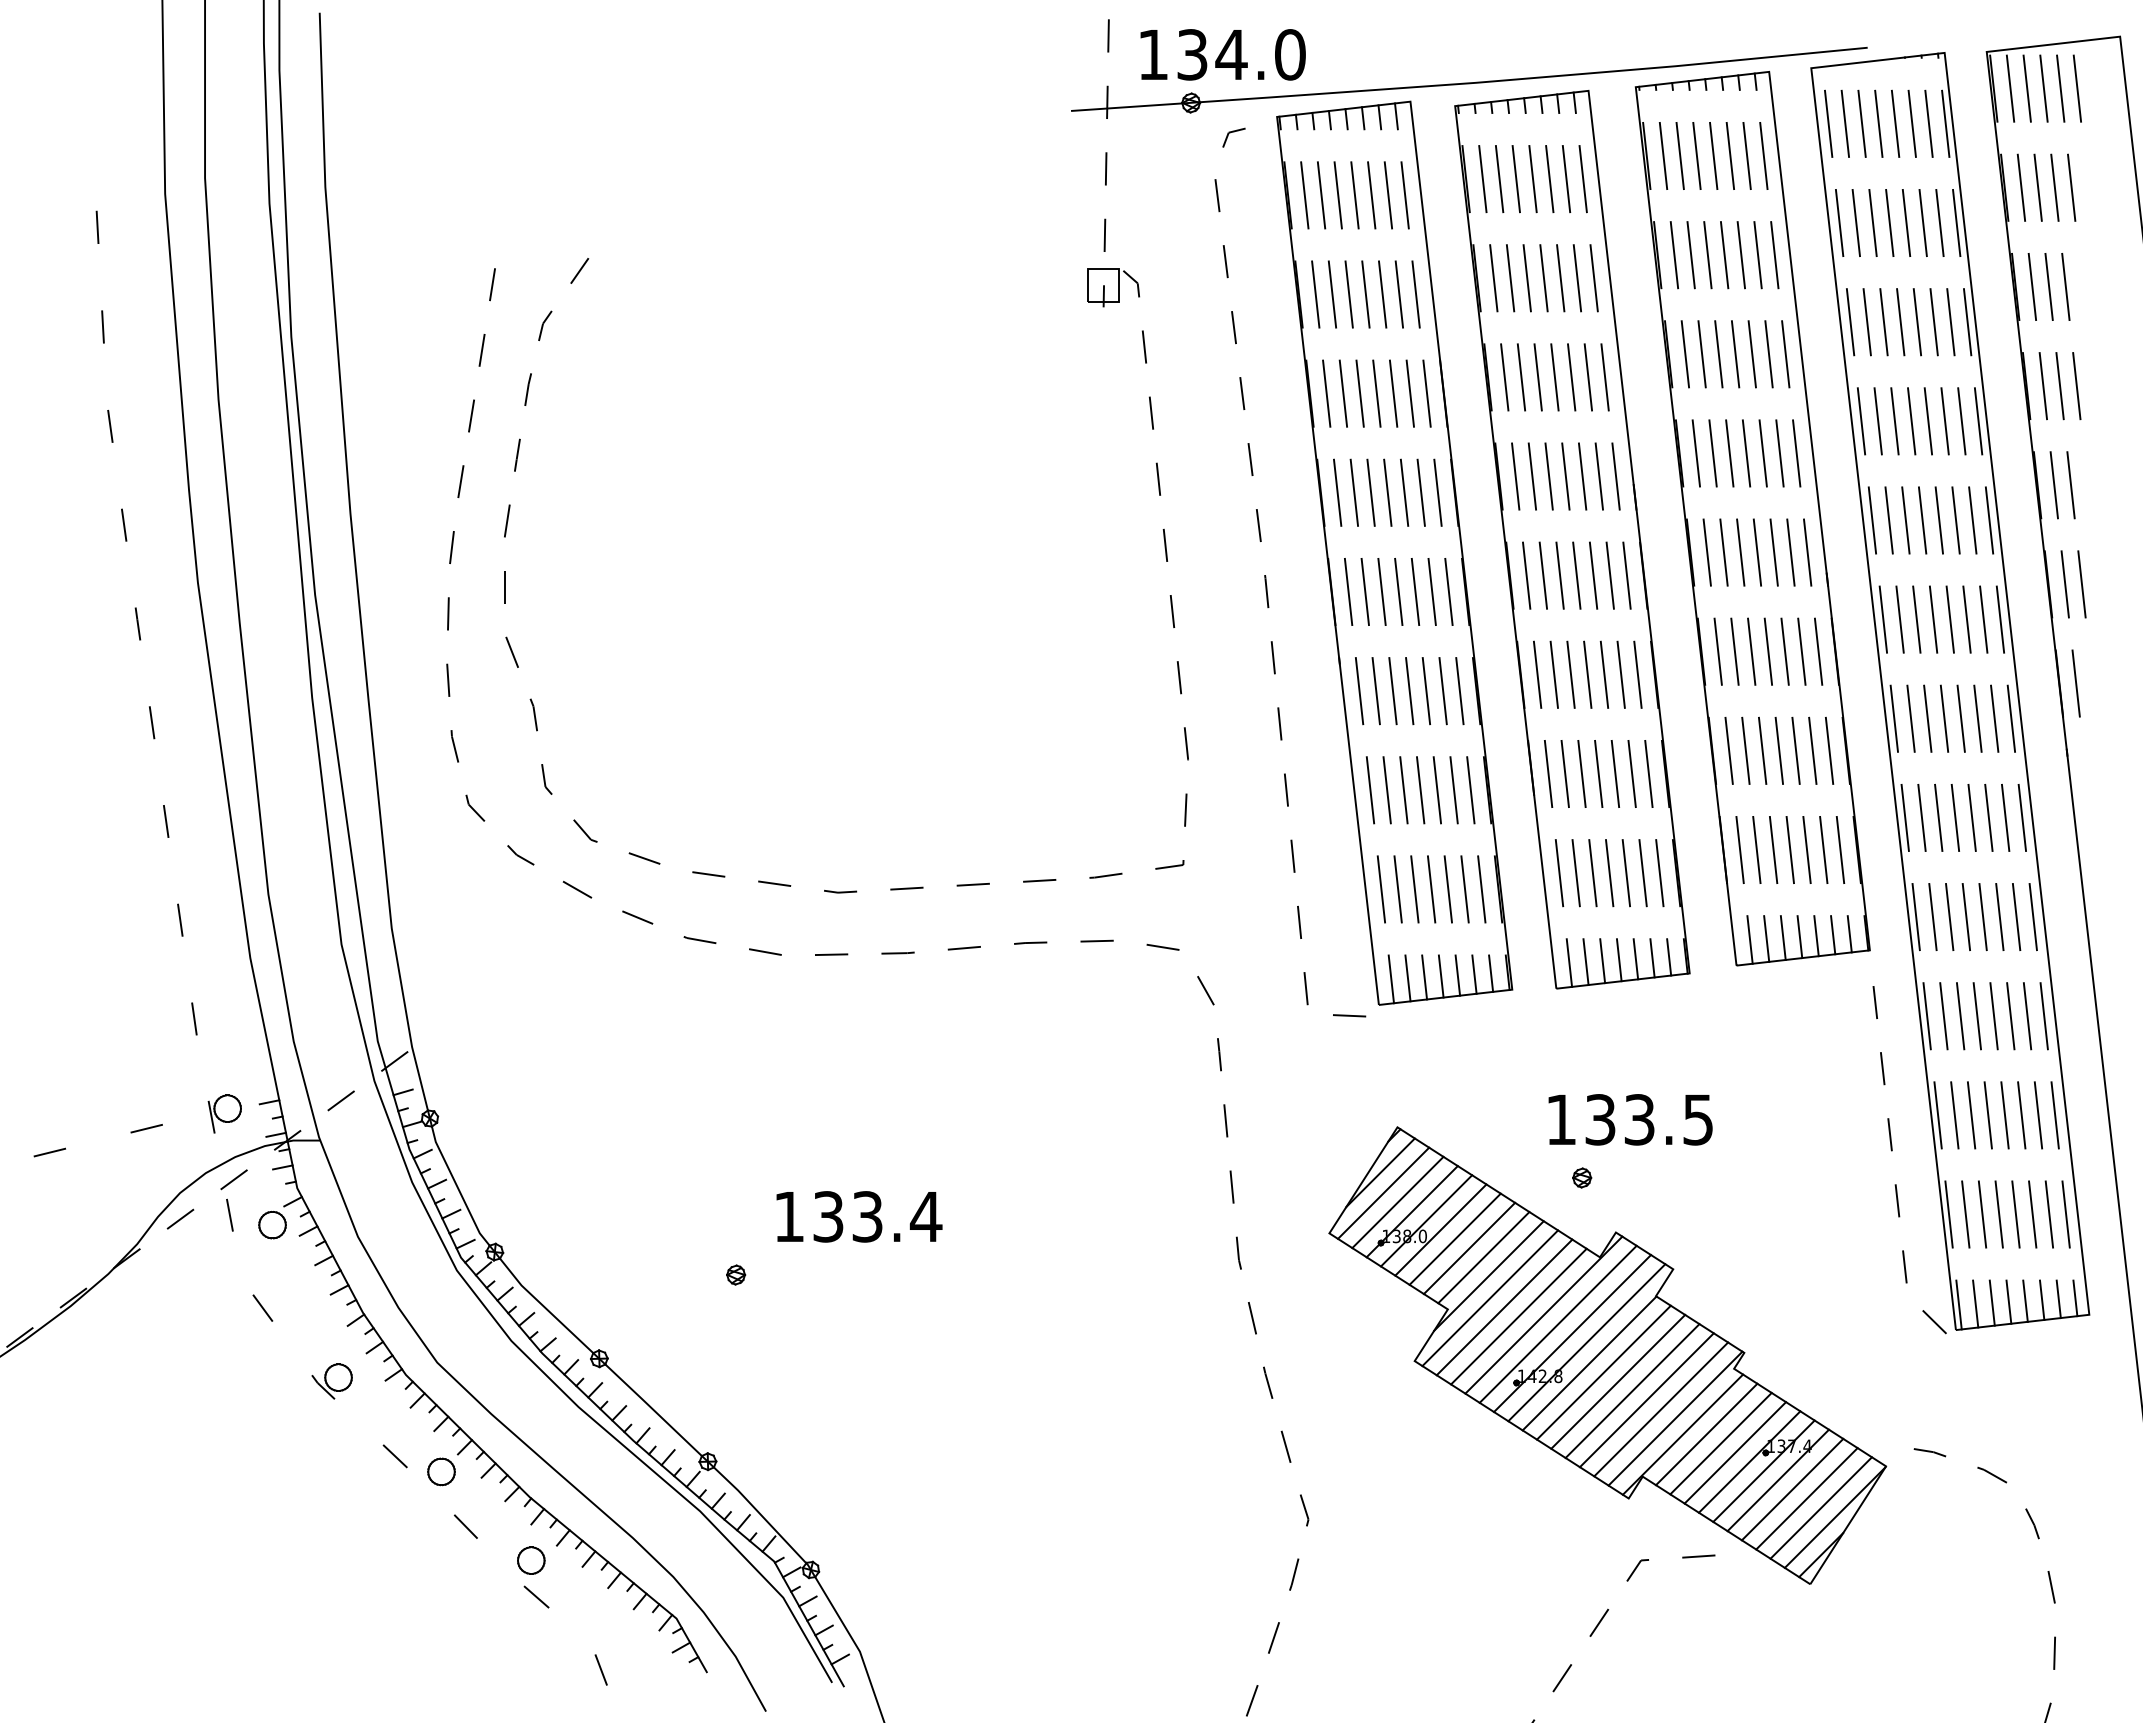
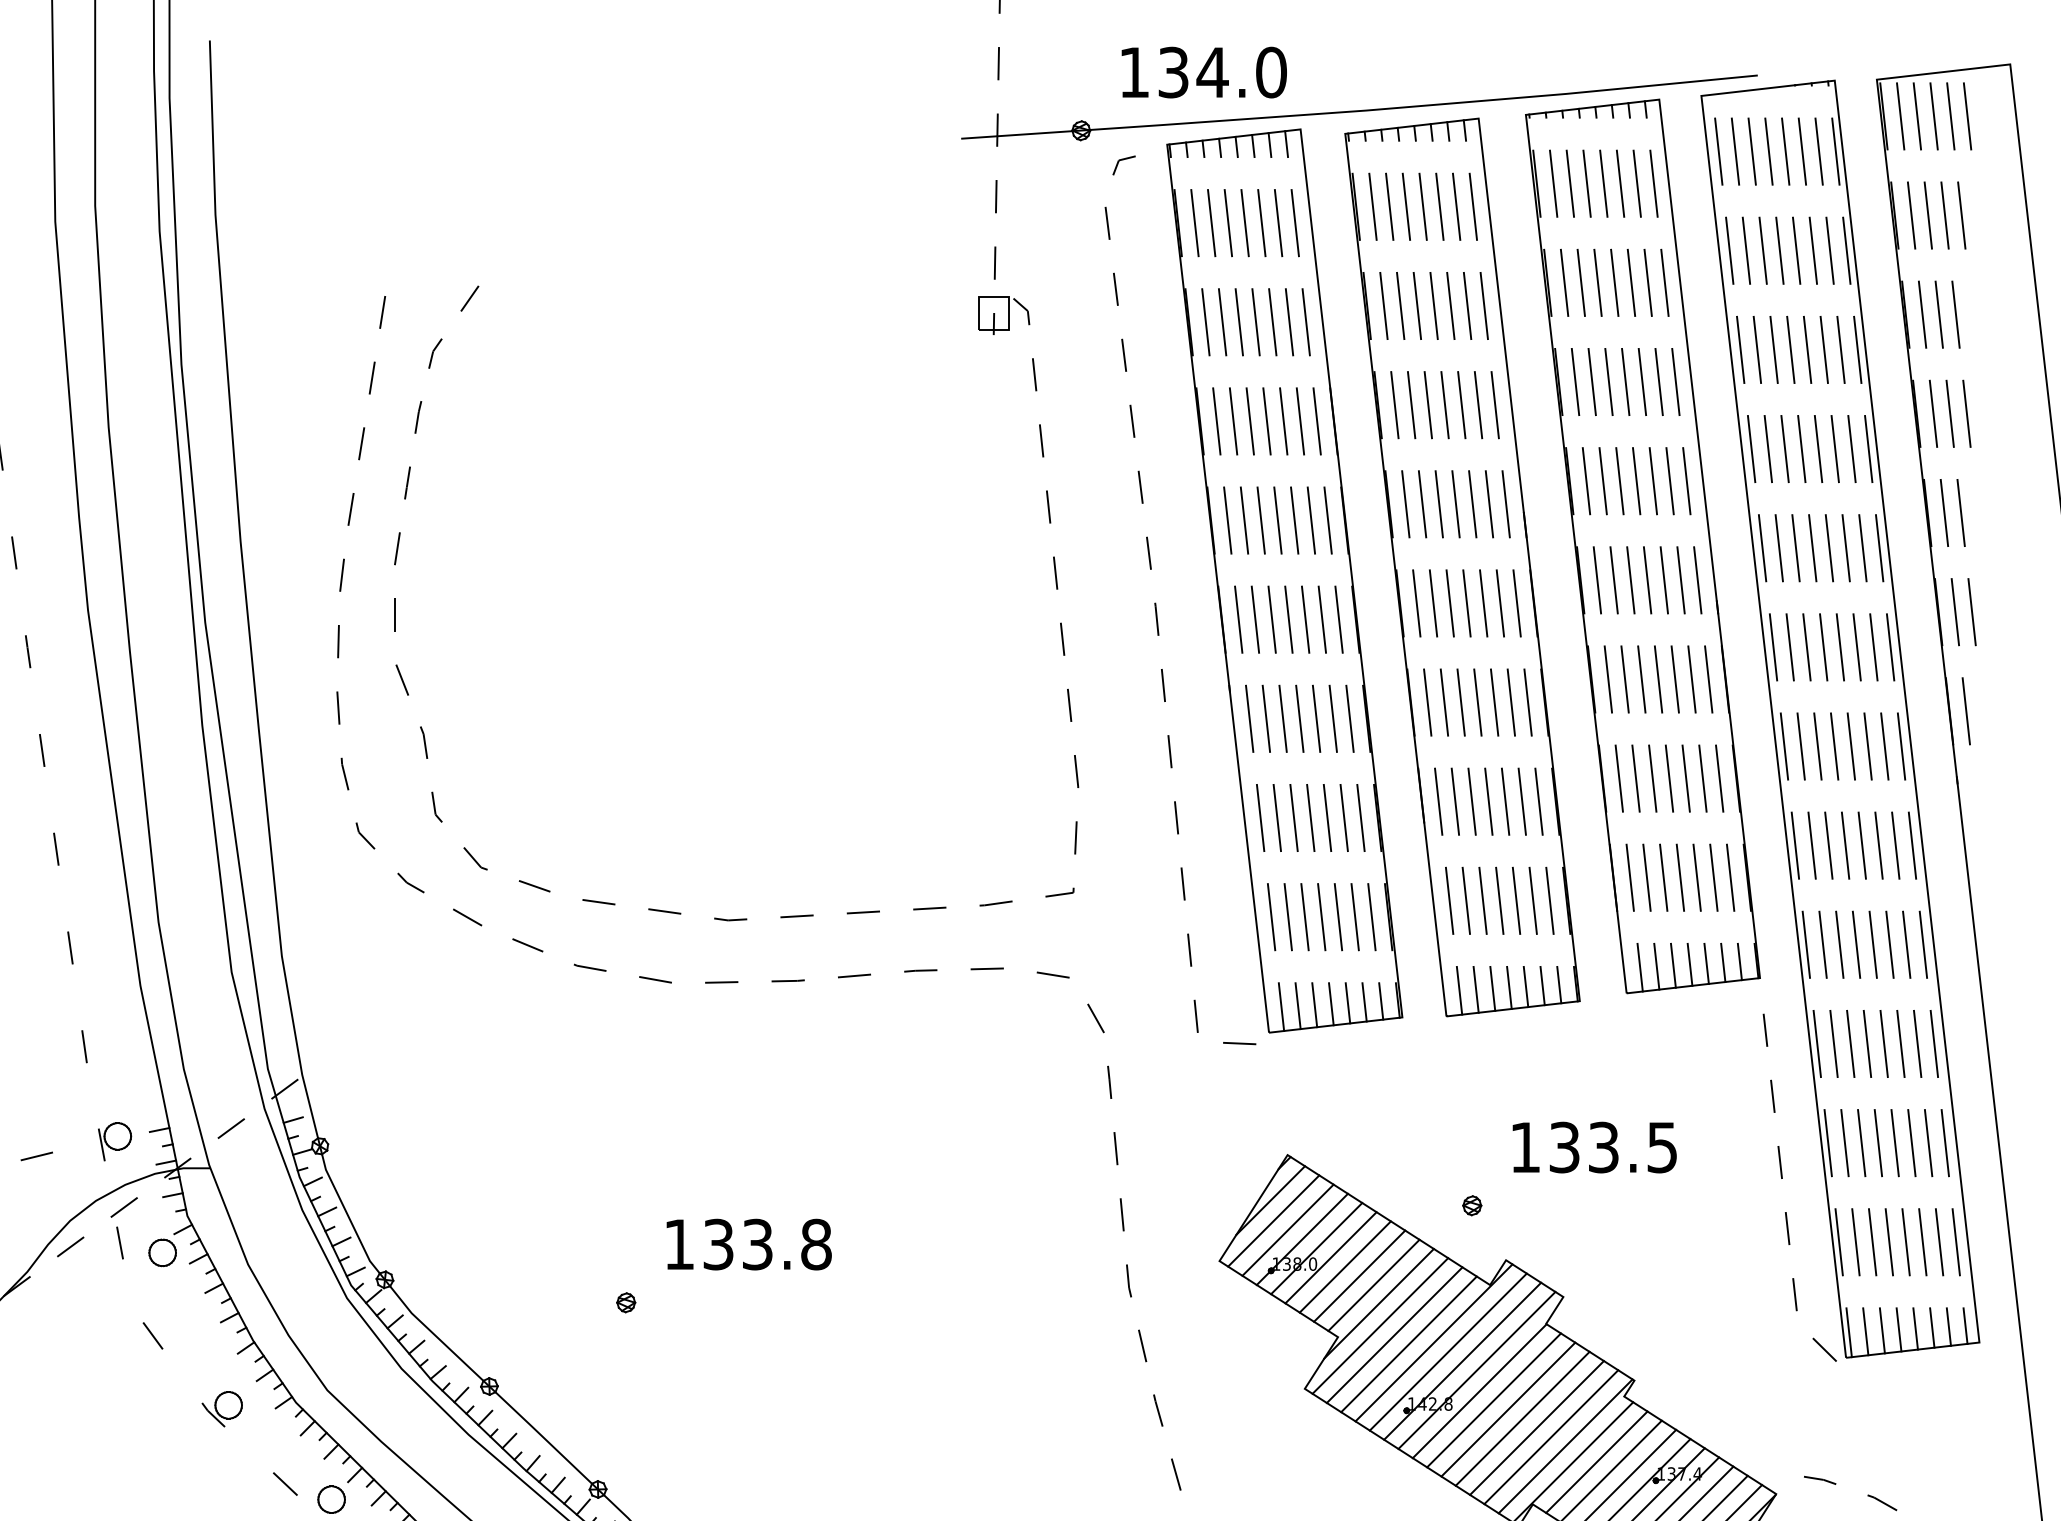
text: (1222, 54) -> (1203, 72), moved
text: (1630, 1119) -> (1594, 1147), moved
text: (925, 1216) -> (815, 1244), 133.4 -> 133.8

